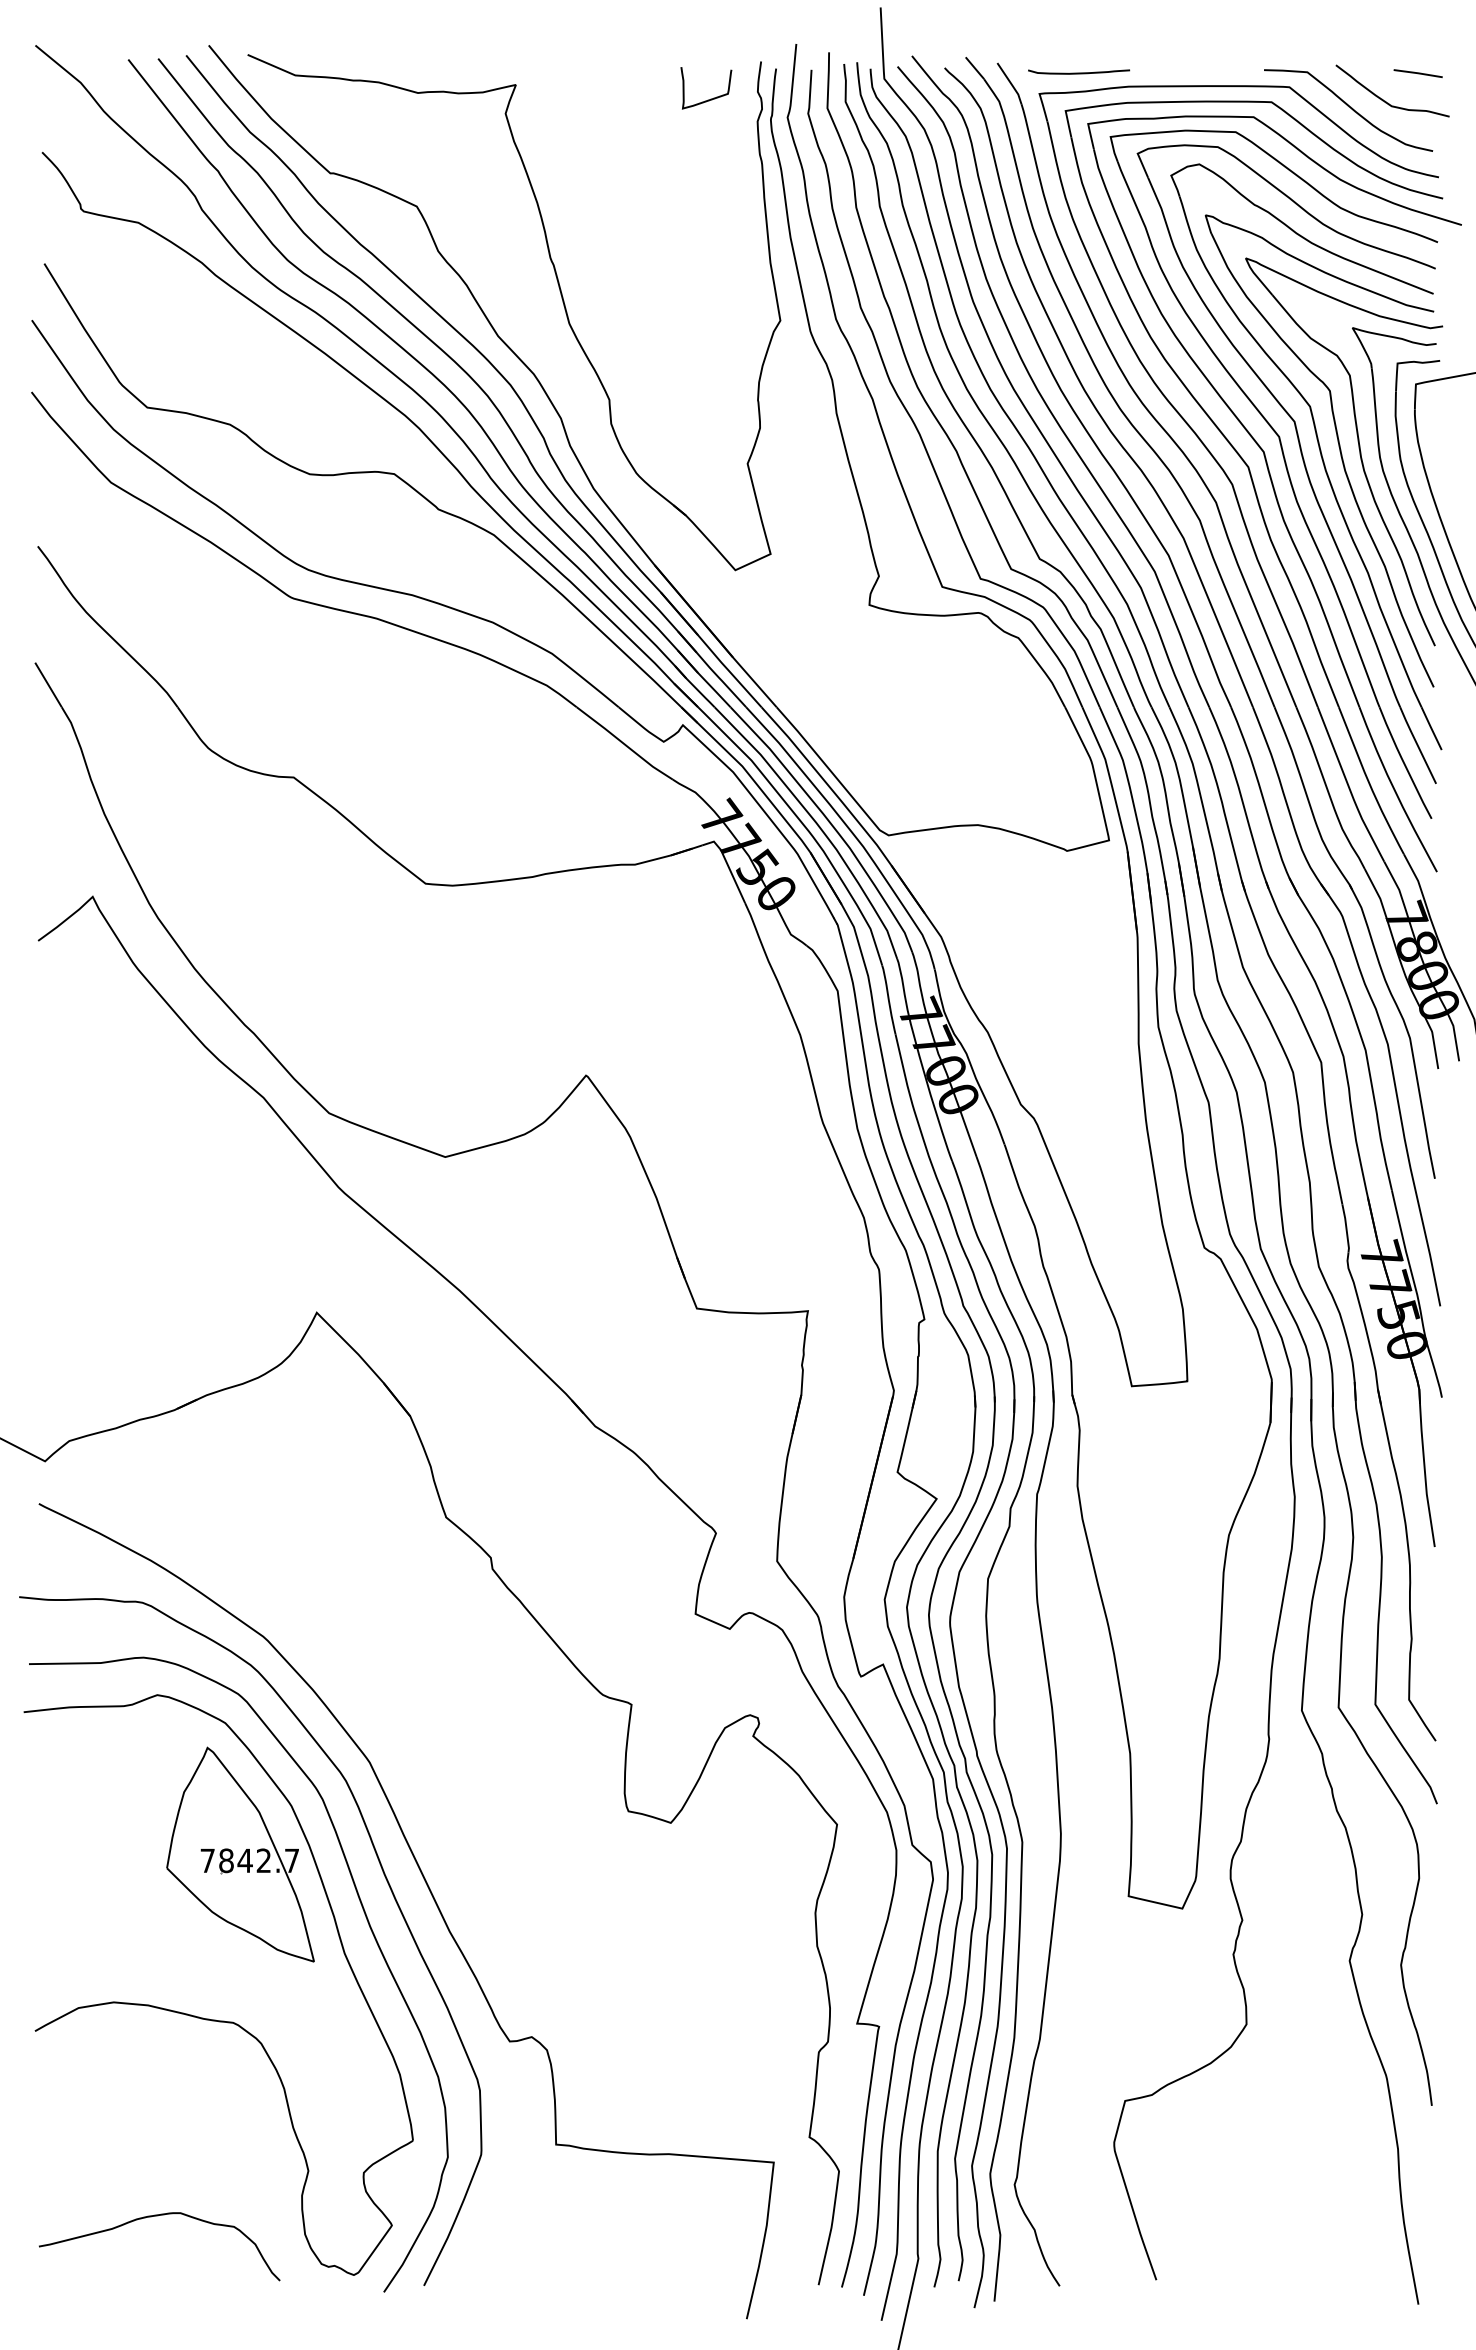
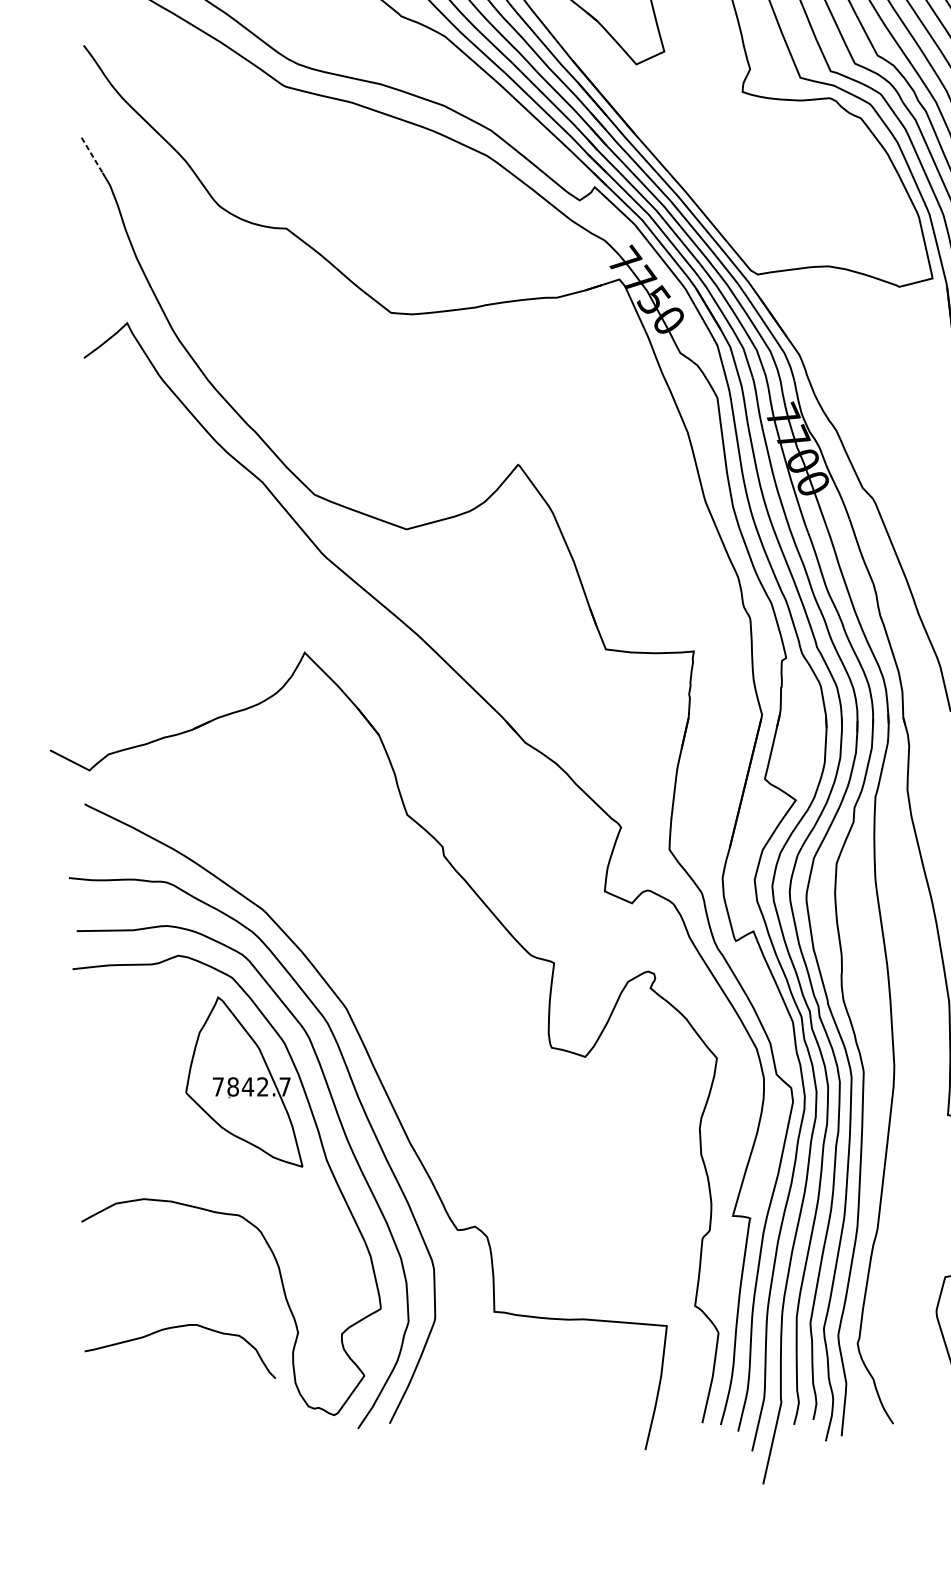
line: (48, 684) -> (92, 154), solid -> dashed
curve: (158, 2216) -> (179, 1327), moved

